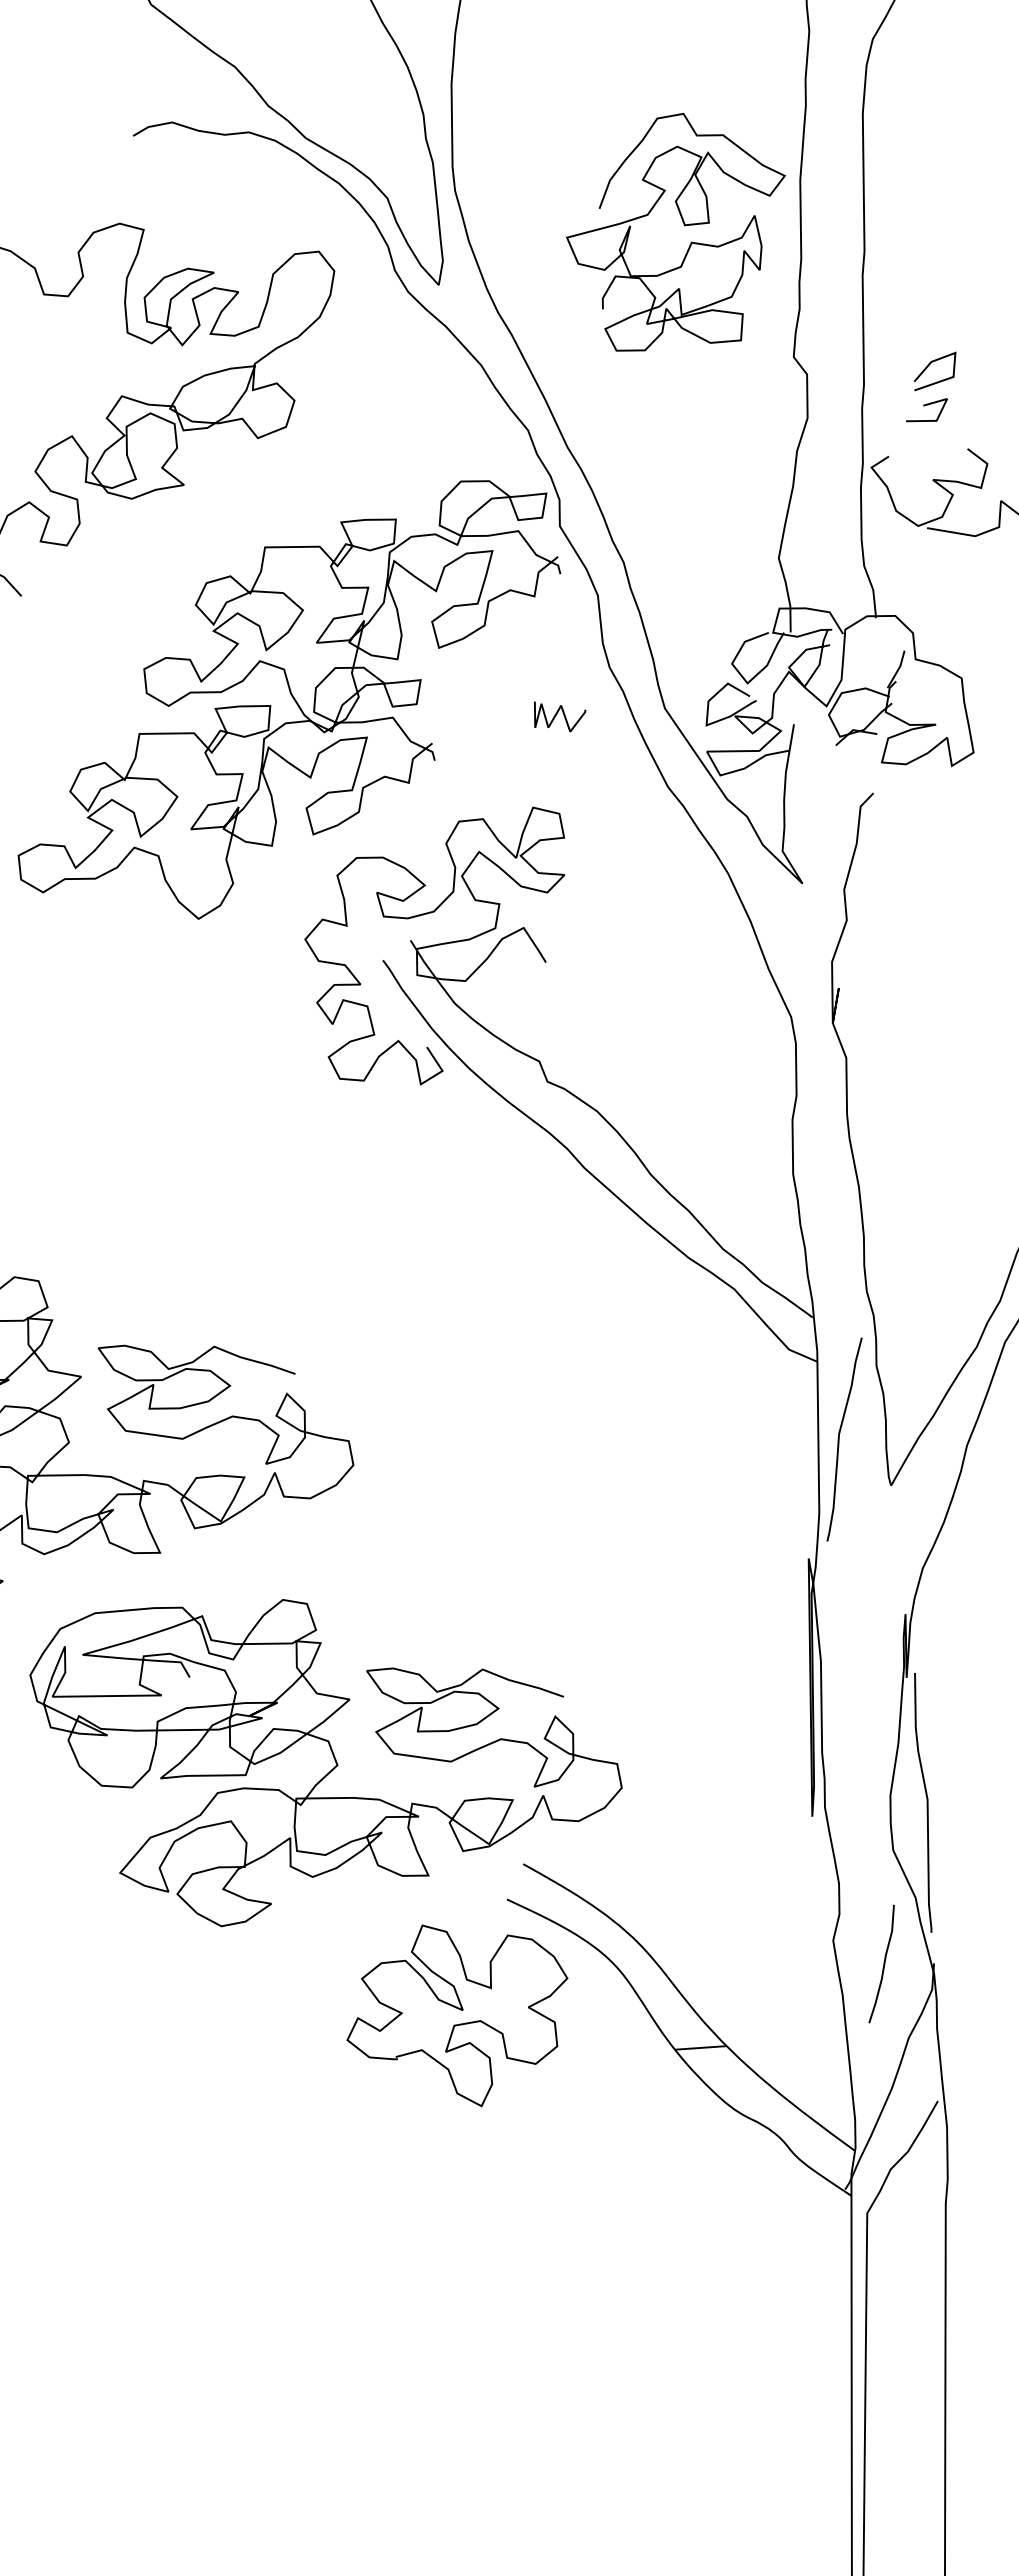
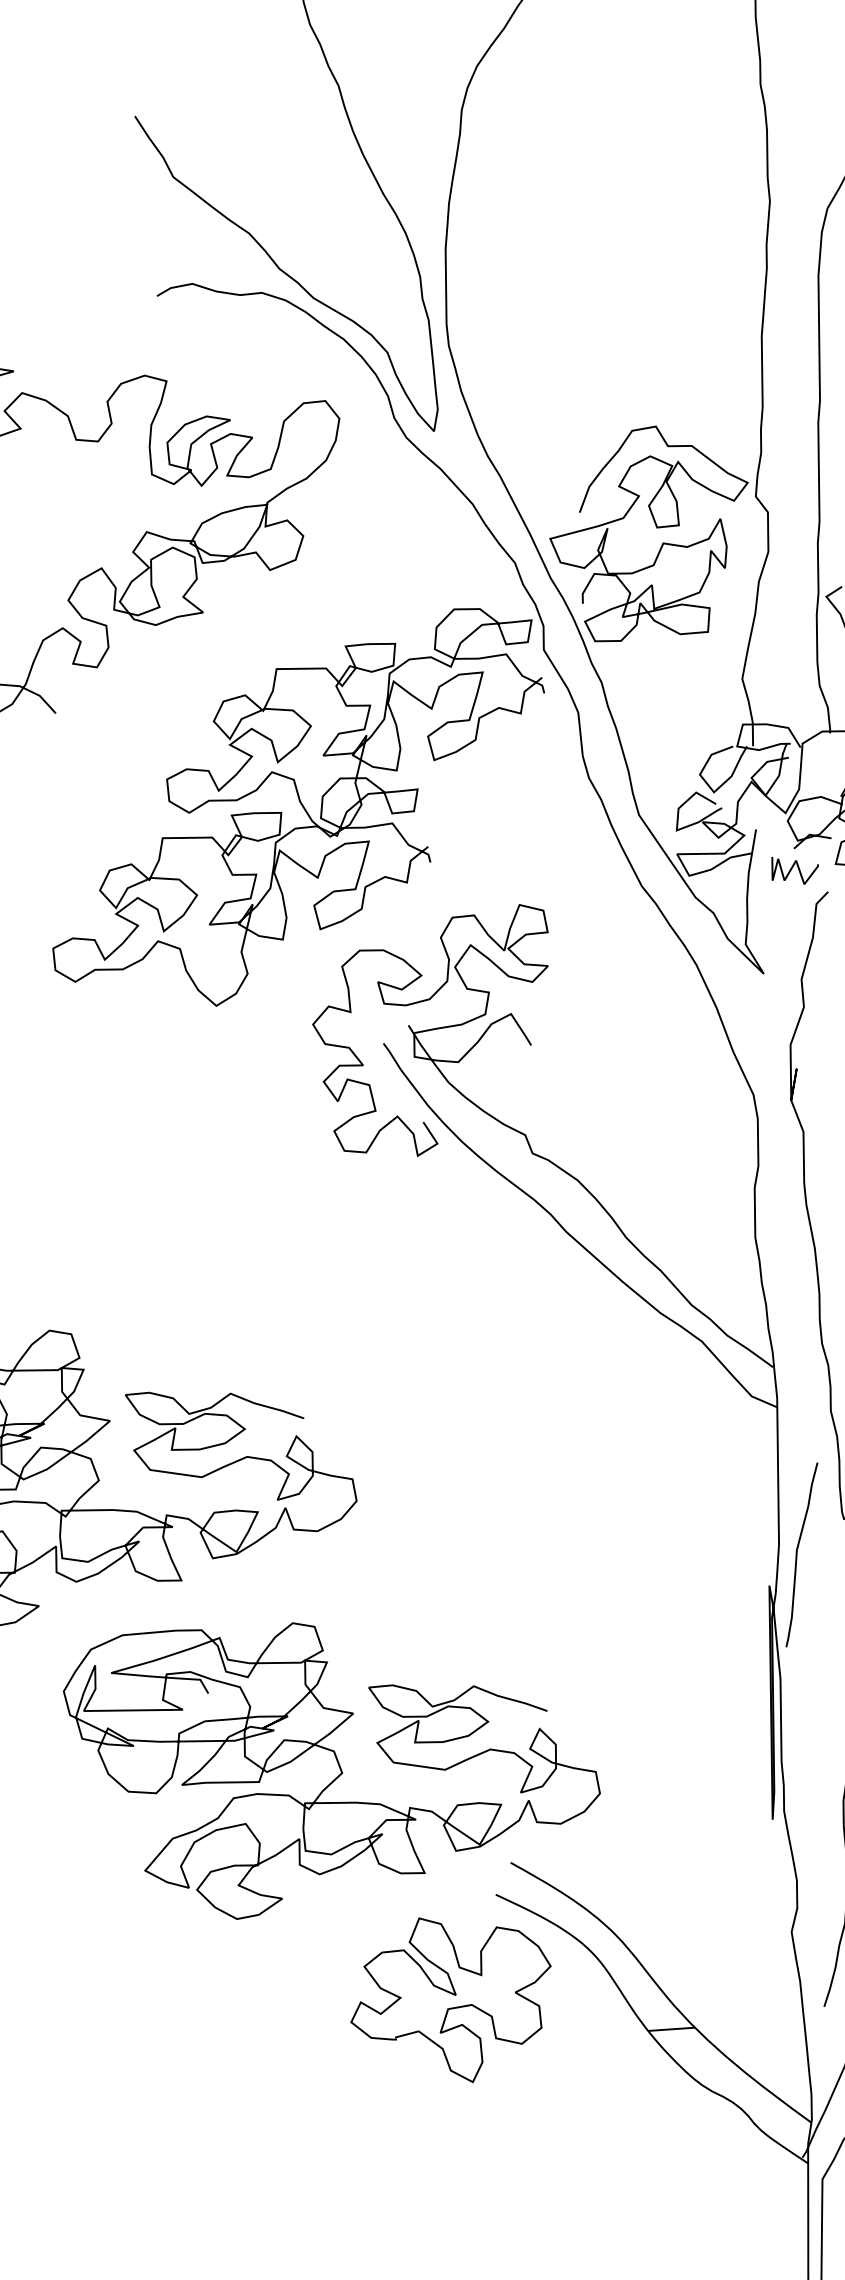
part: (684, 226) -> (656, 528), moved
part: (560, 716) -> (795, 870), moved
part: (844, 1439) -> (801, 1554), moved

